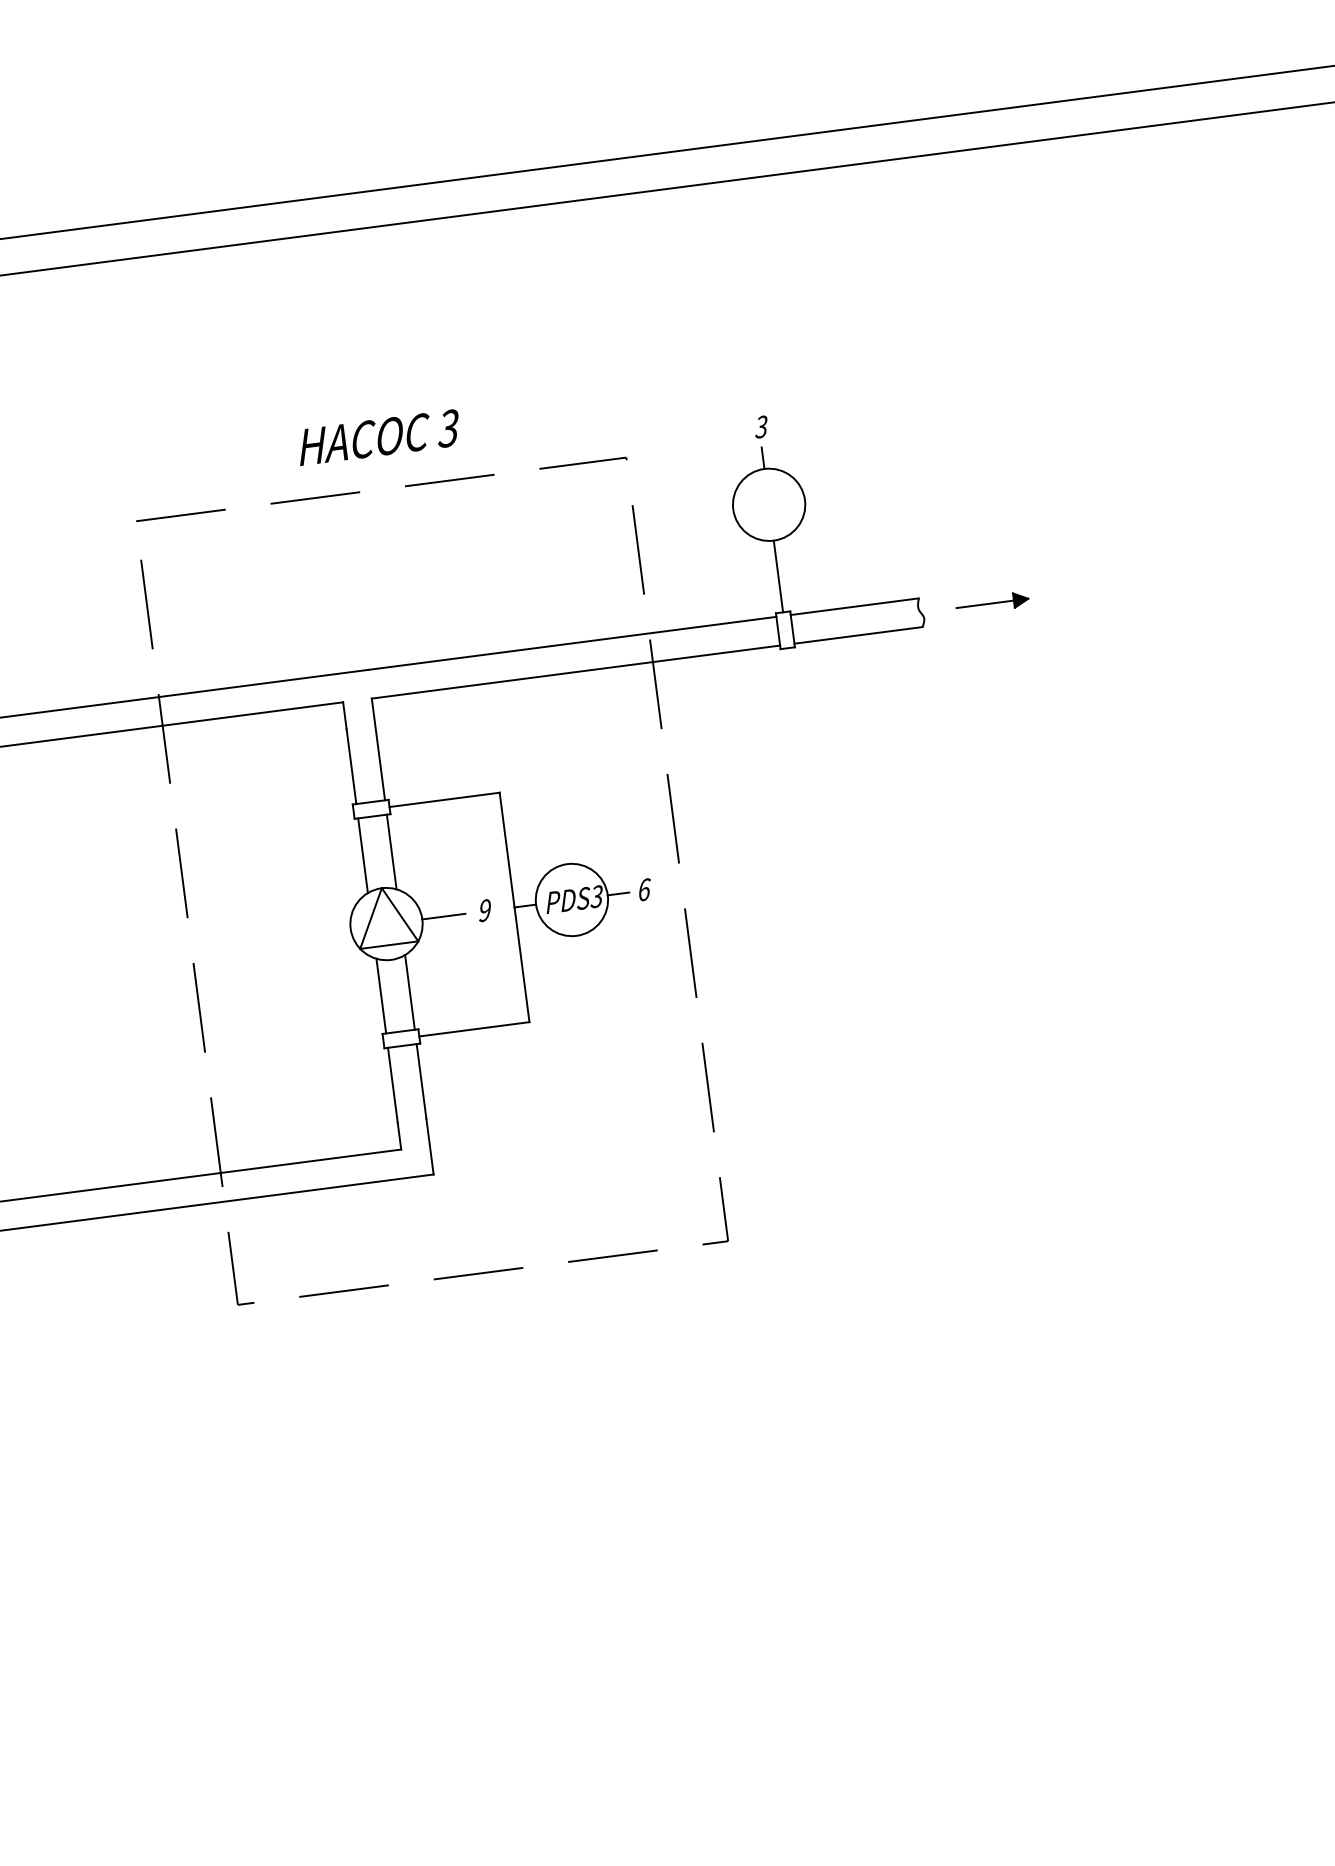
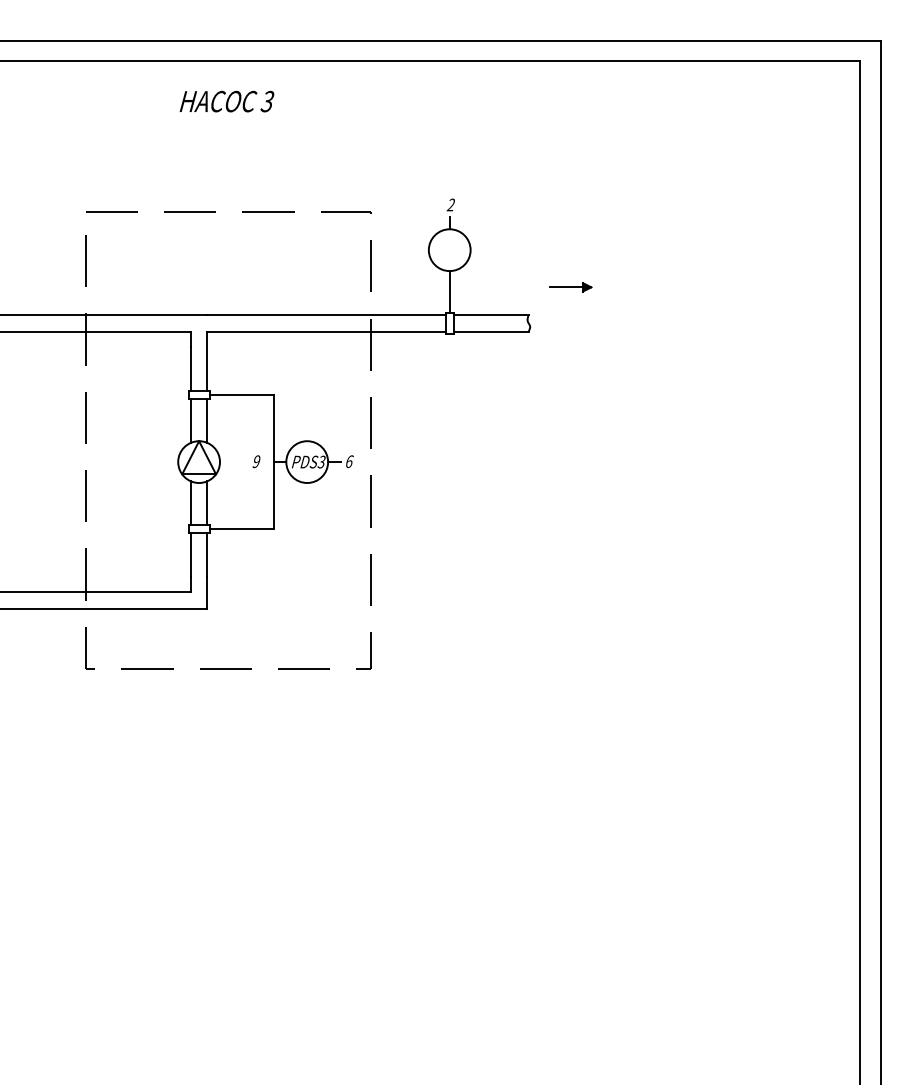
text: (760, 428) -> (450, 205), 3 -> 2
text: (378, 437) -> (226, 101), moved
part: (992, 603) -> (570, 287), moved
line: (443, 917) -> (232, 462), removed

